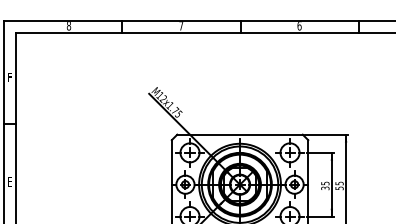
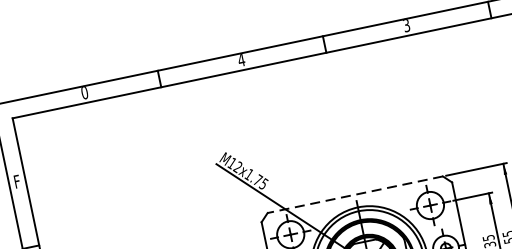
text: (68, 26) -> (84, 93), 8 -> 0
text: (181, 26) -> (241, 60), 7 -> 4
text: (299, 26) -> (406, 26), 6 -> 3
line: (240, 134) -> (355, 194), solid -> dashed

